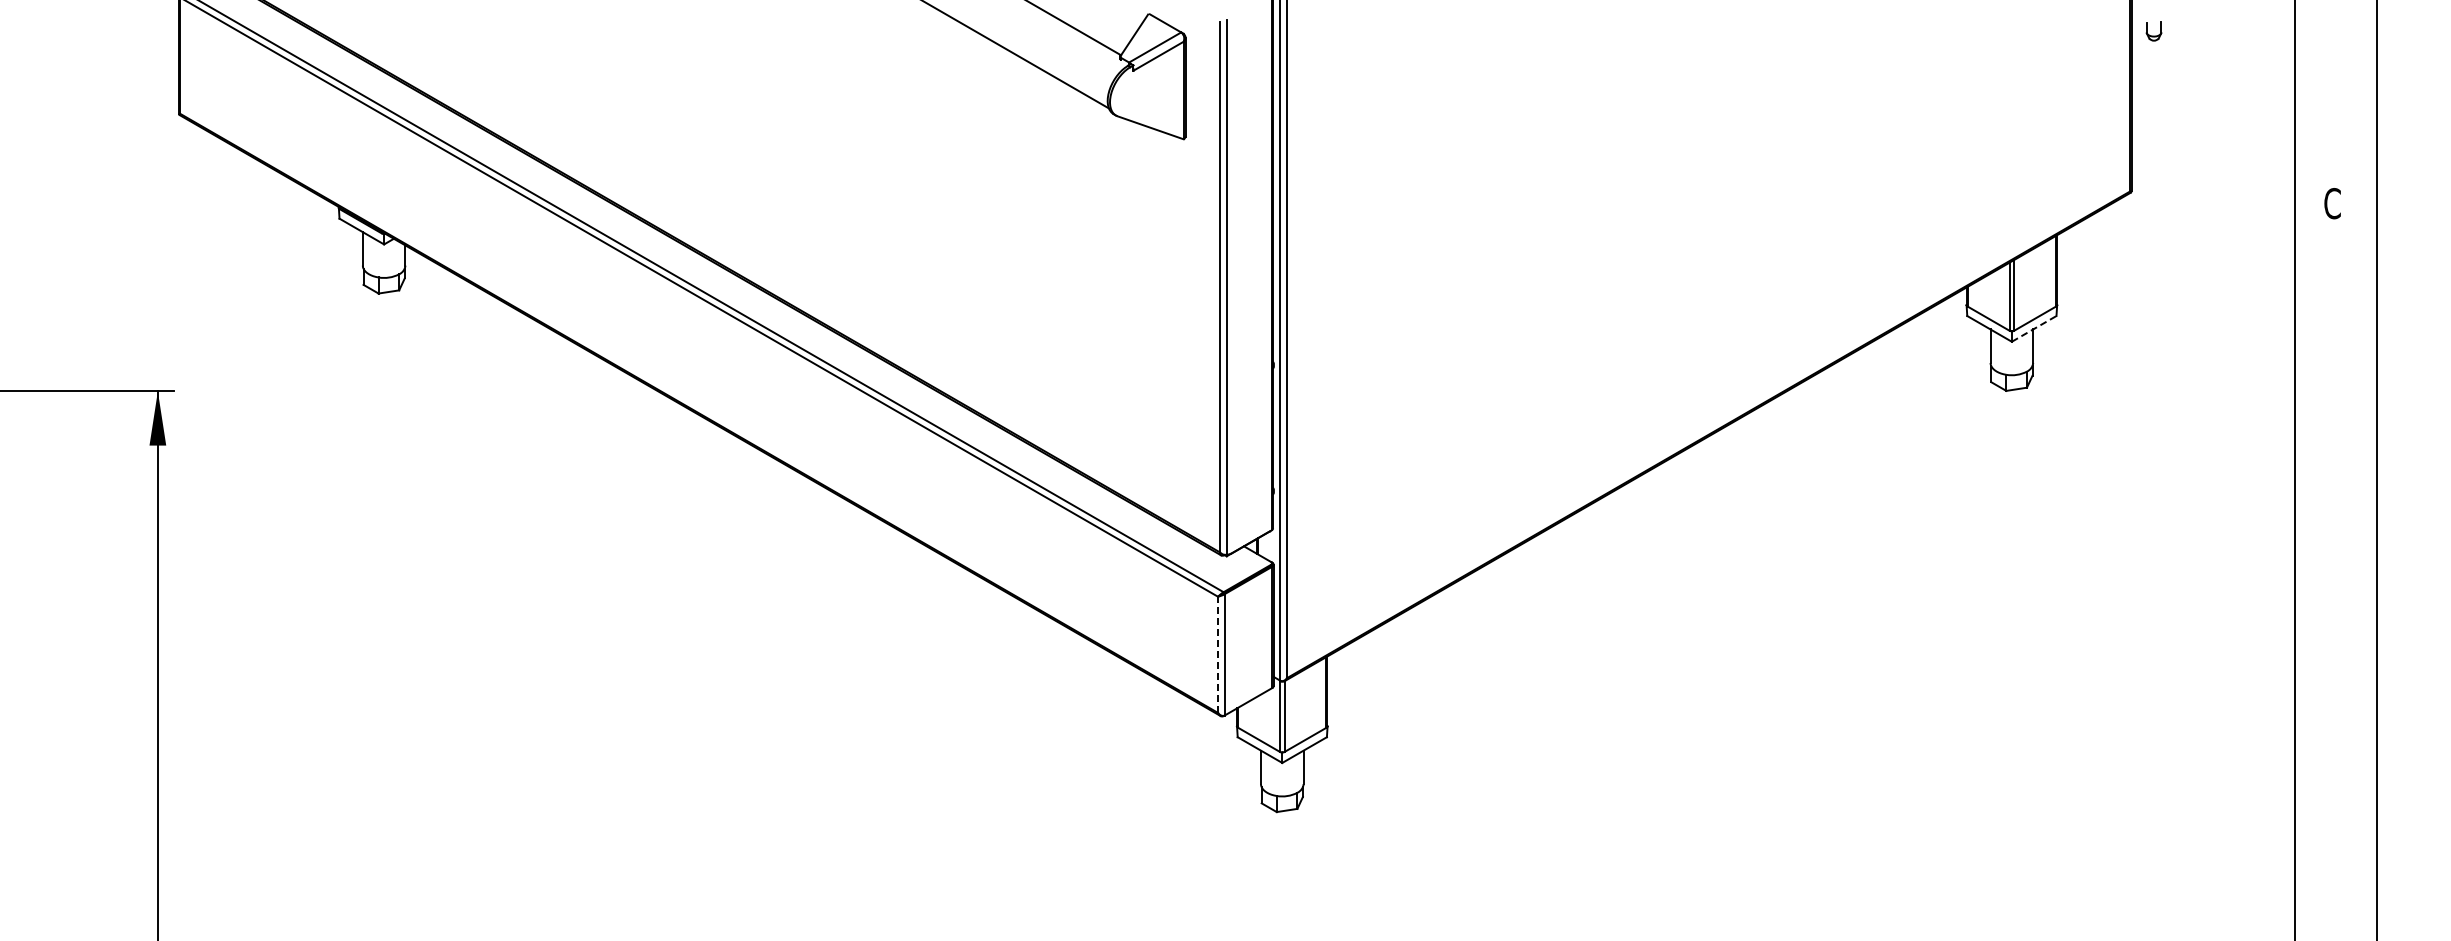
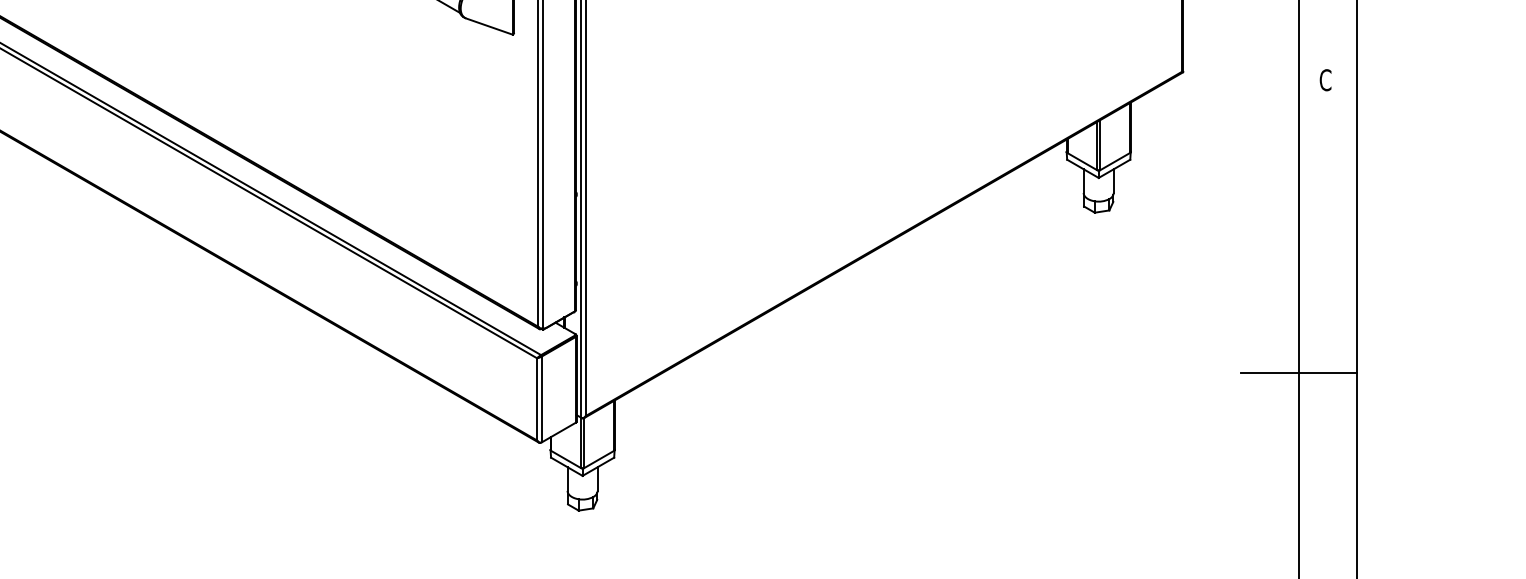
line: (2034, 328) -> (1114, 168), dashed -> solid
line: (2295, 617) -> (1299, 373), added
line: (1218, 654) -> (537, 399), dashed -> solid

